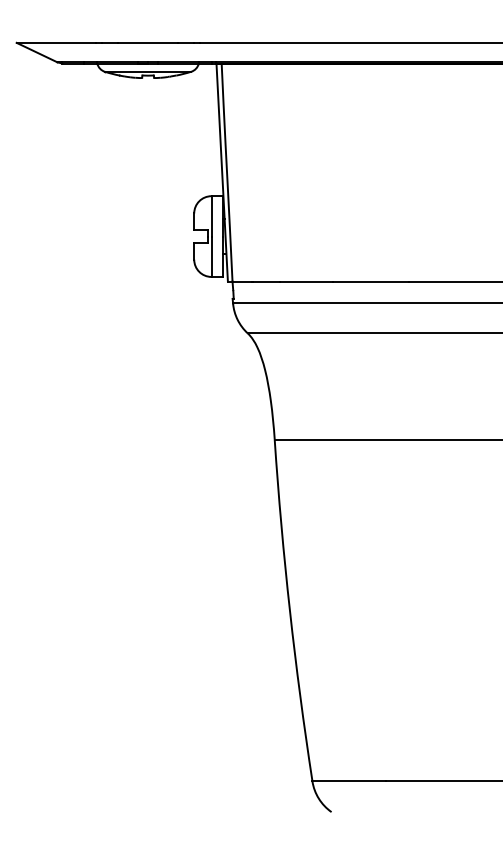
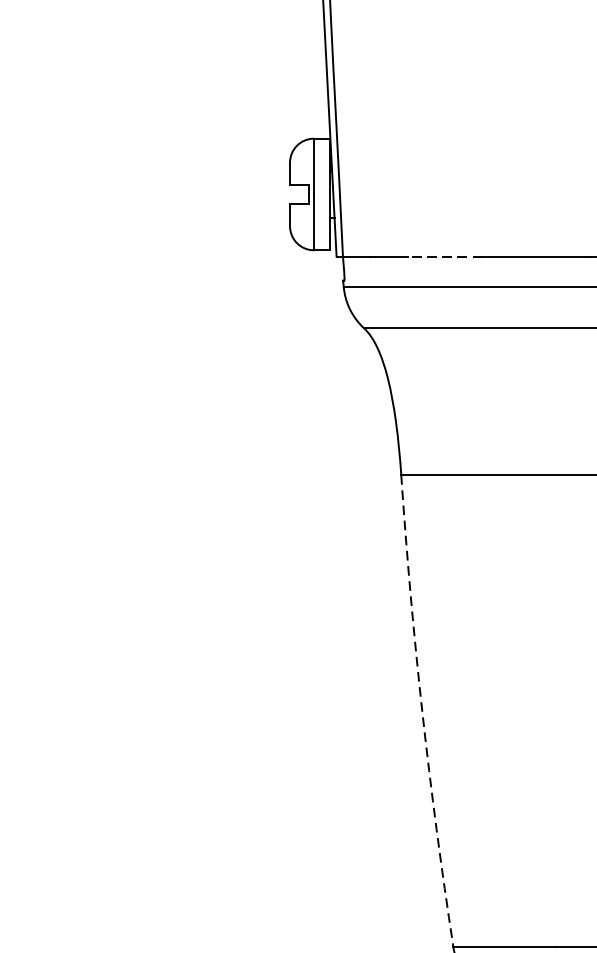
line: (306, 281) -> (445, 256), solid -> dashed
arc: (289, 610) -> (421, 711), solid -> dashed

